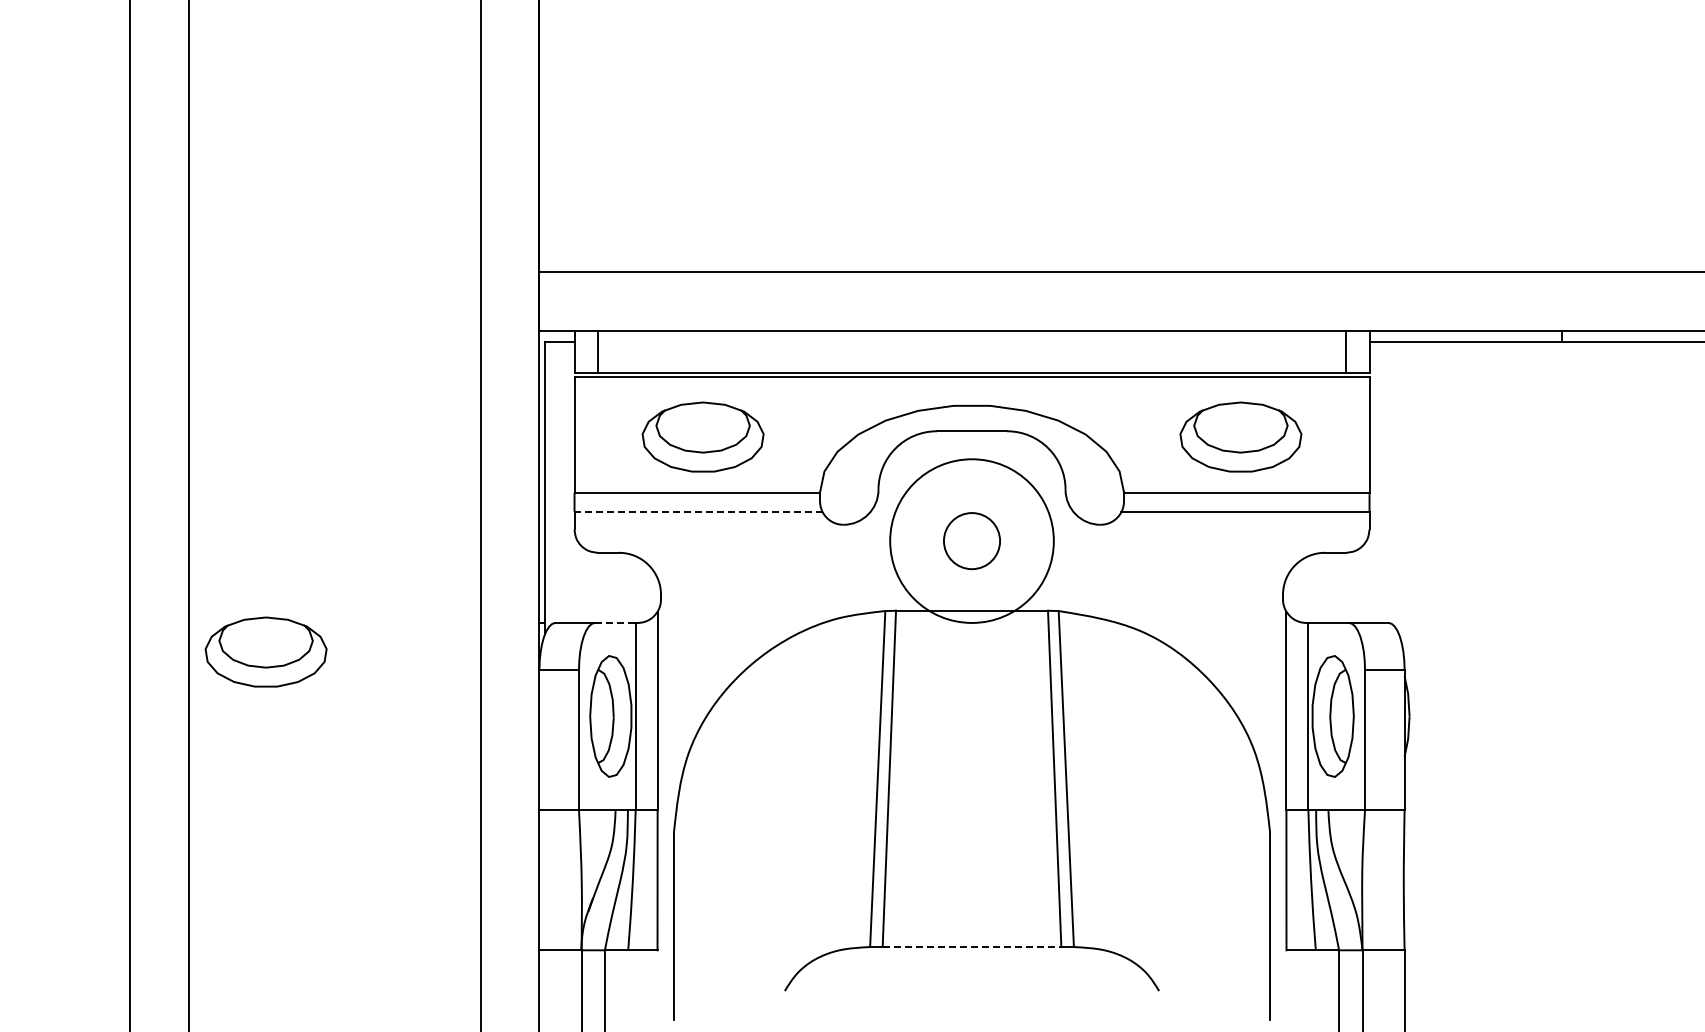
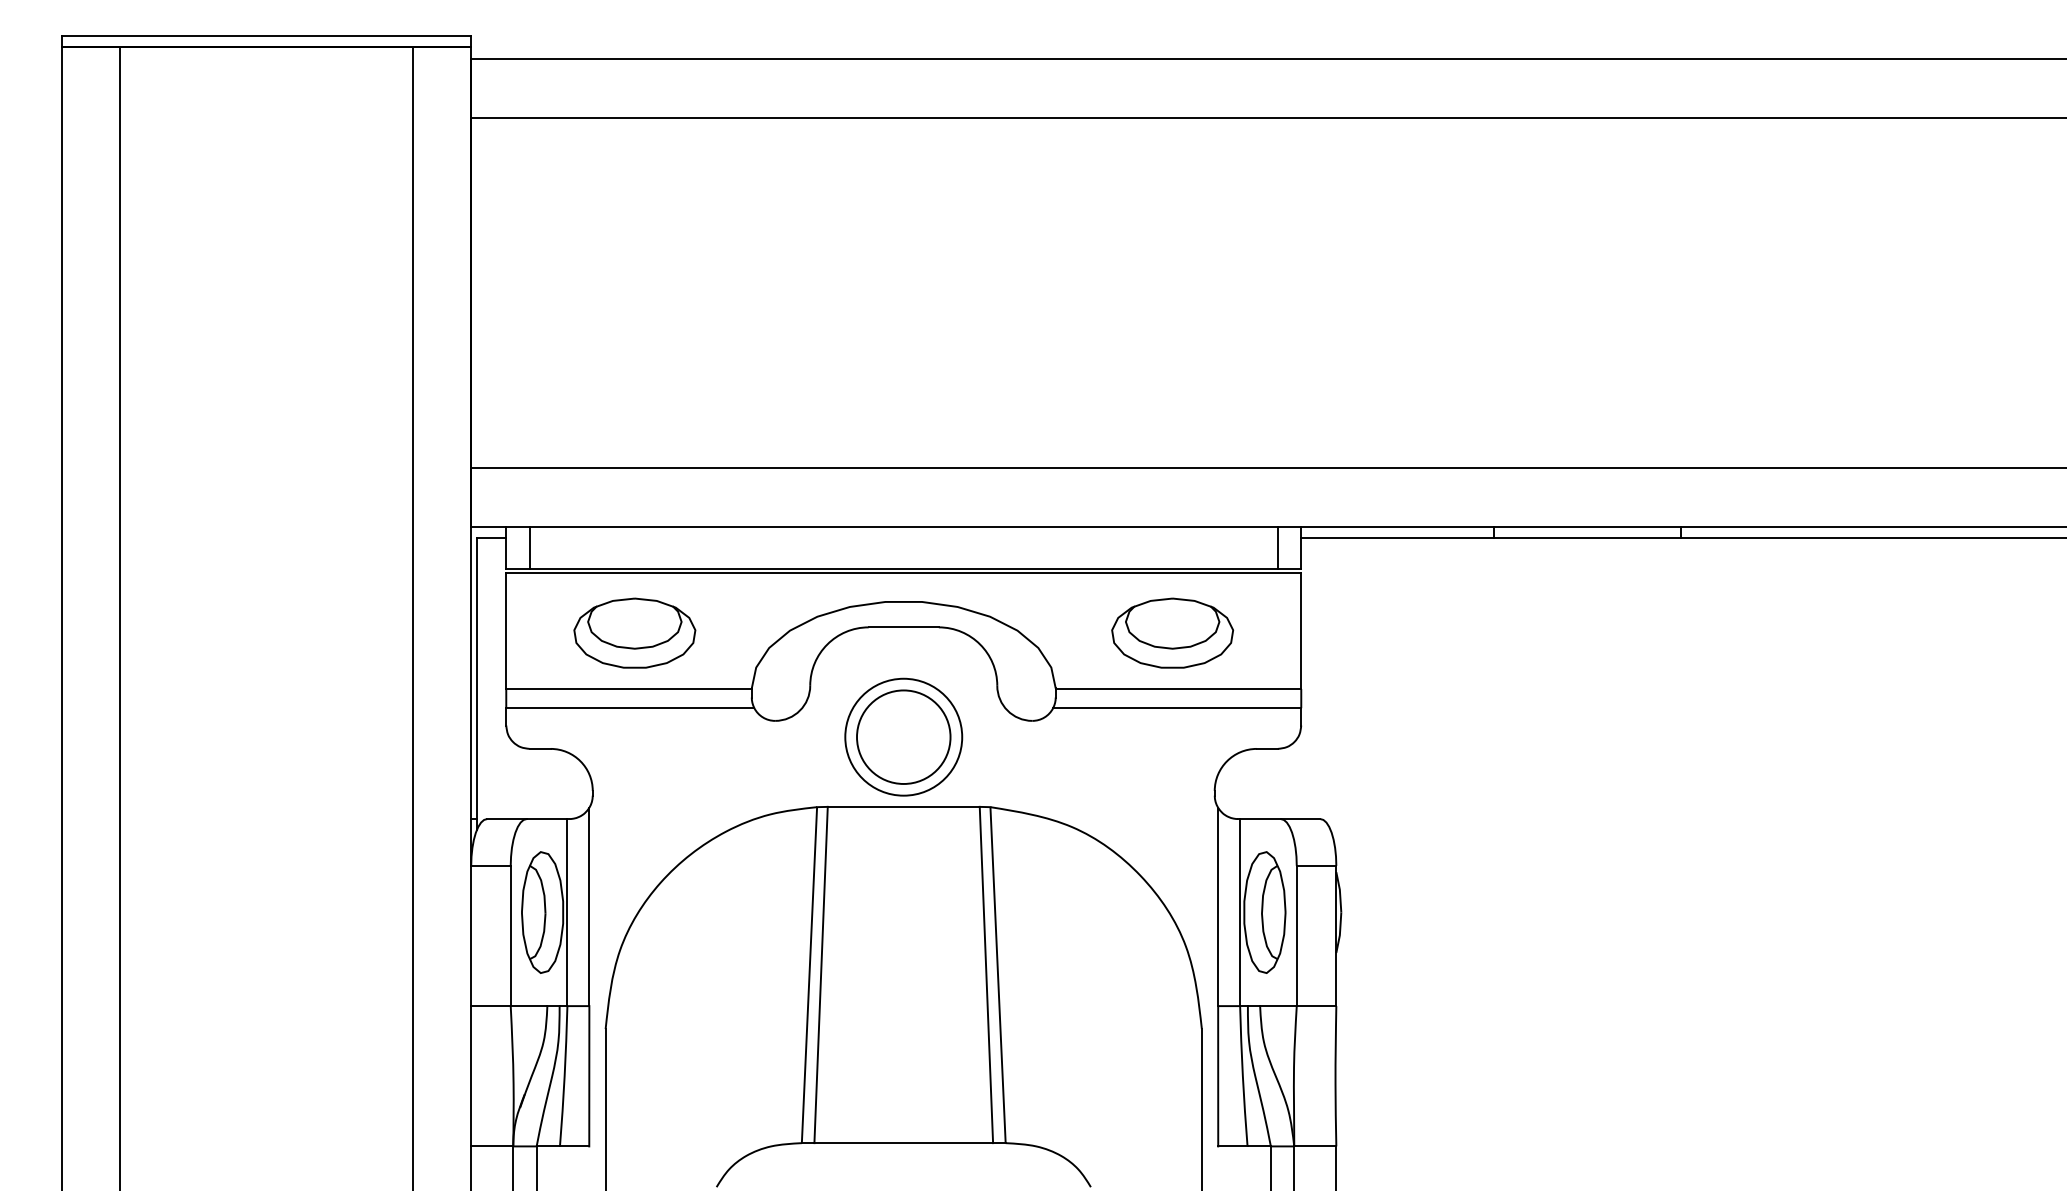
line: (697, 512) -> (629, 708), dashed -> solid
circle: (971, 540) -> (903, 736), size x0.71
circle: (971, 540) -> (903, 736), size x1.67
line: (615, 623) -> (547, 819), dashed -> solid
part: (265, 651) -> (197, 847), removed
line: (972, 947) -> (904, 1143), dashed -> solid

